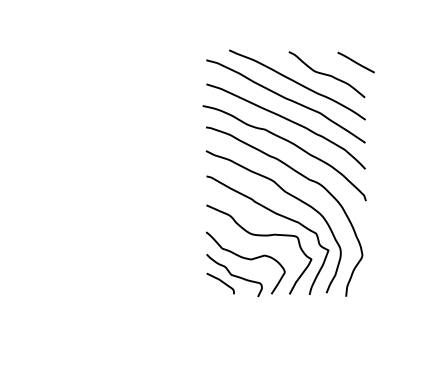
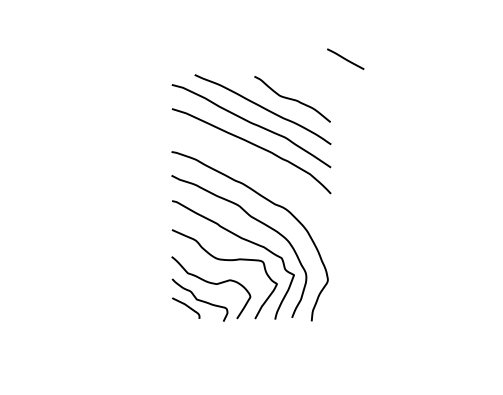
line: (355, 61) -> (345, 58), moved
curve: (288, 142) -> (254, 167), removed

